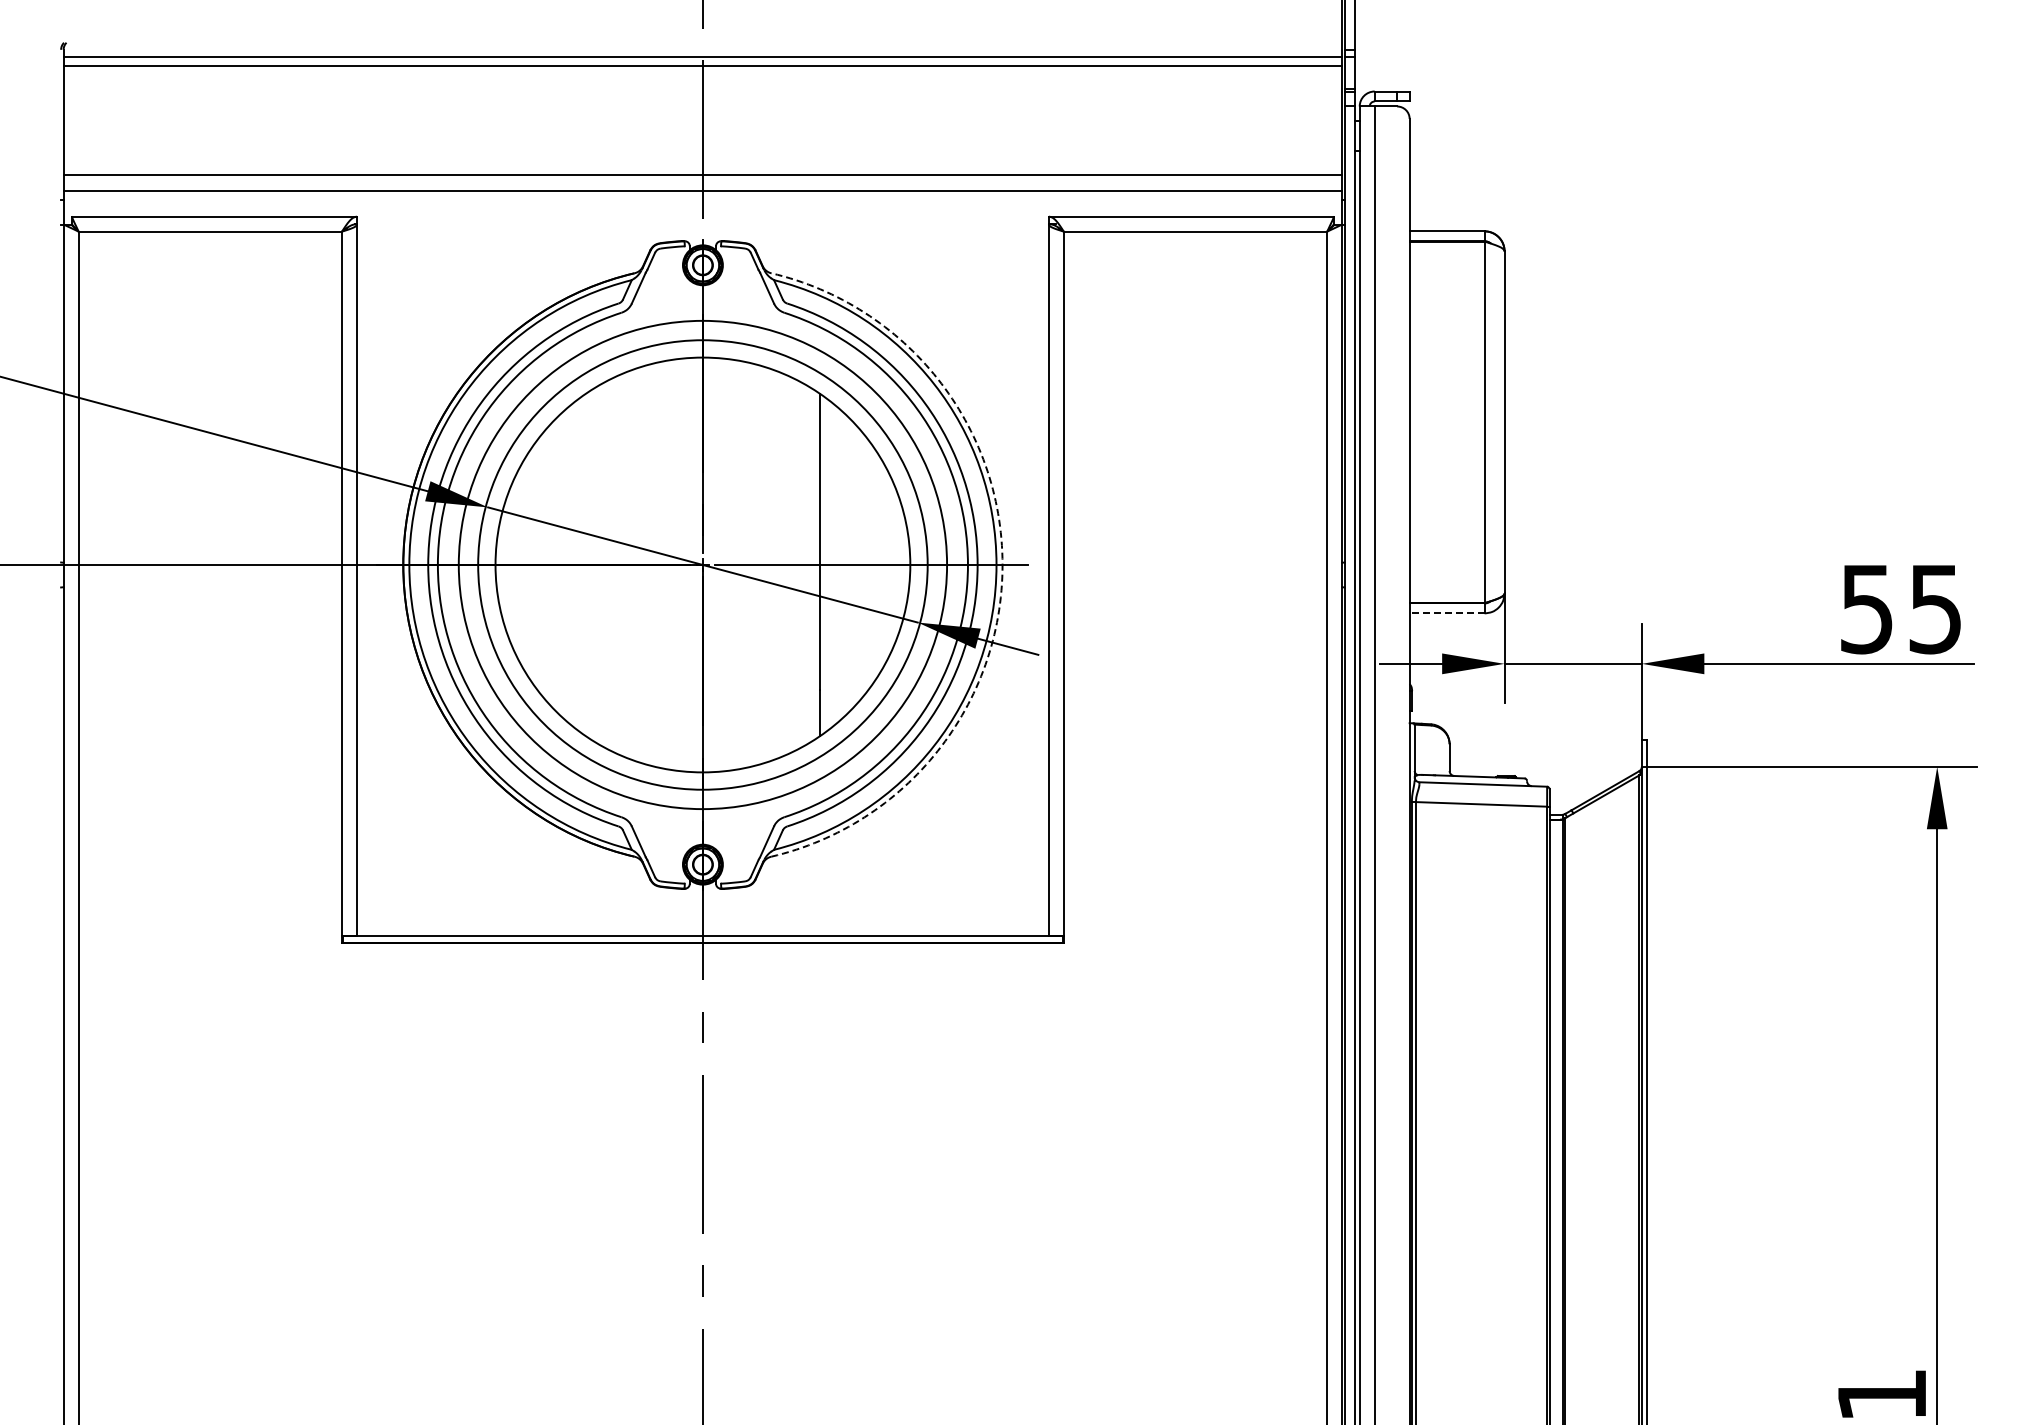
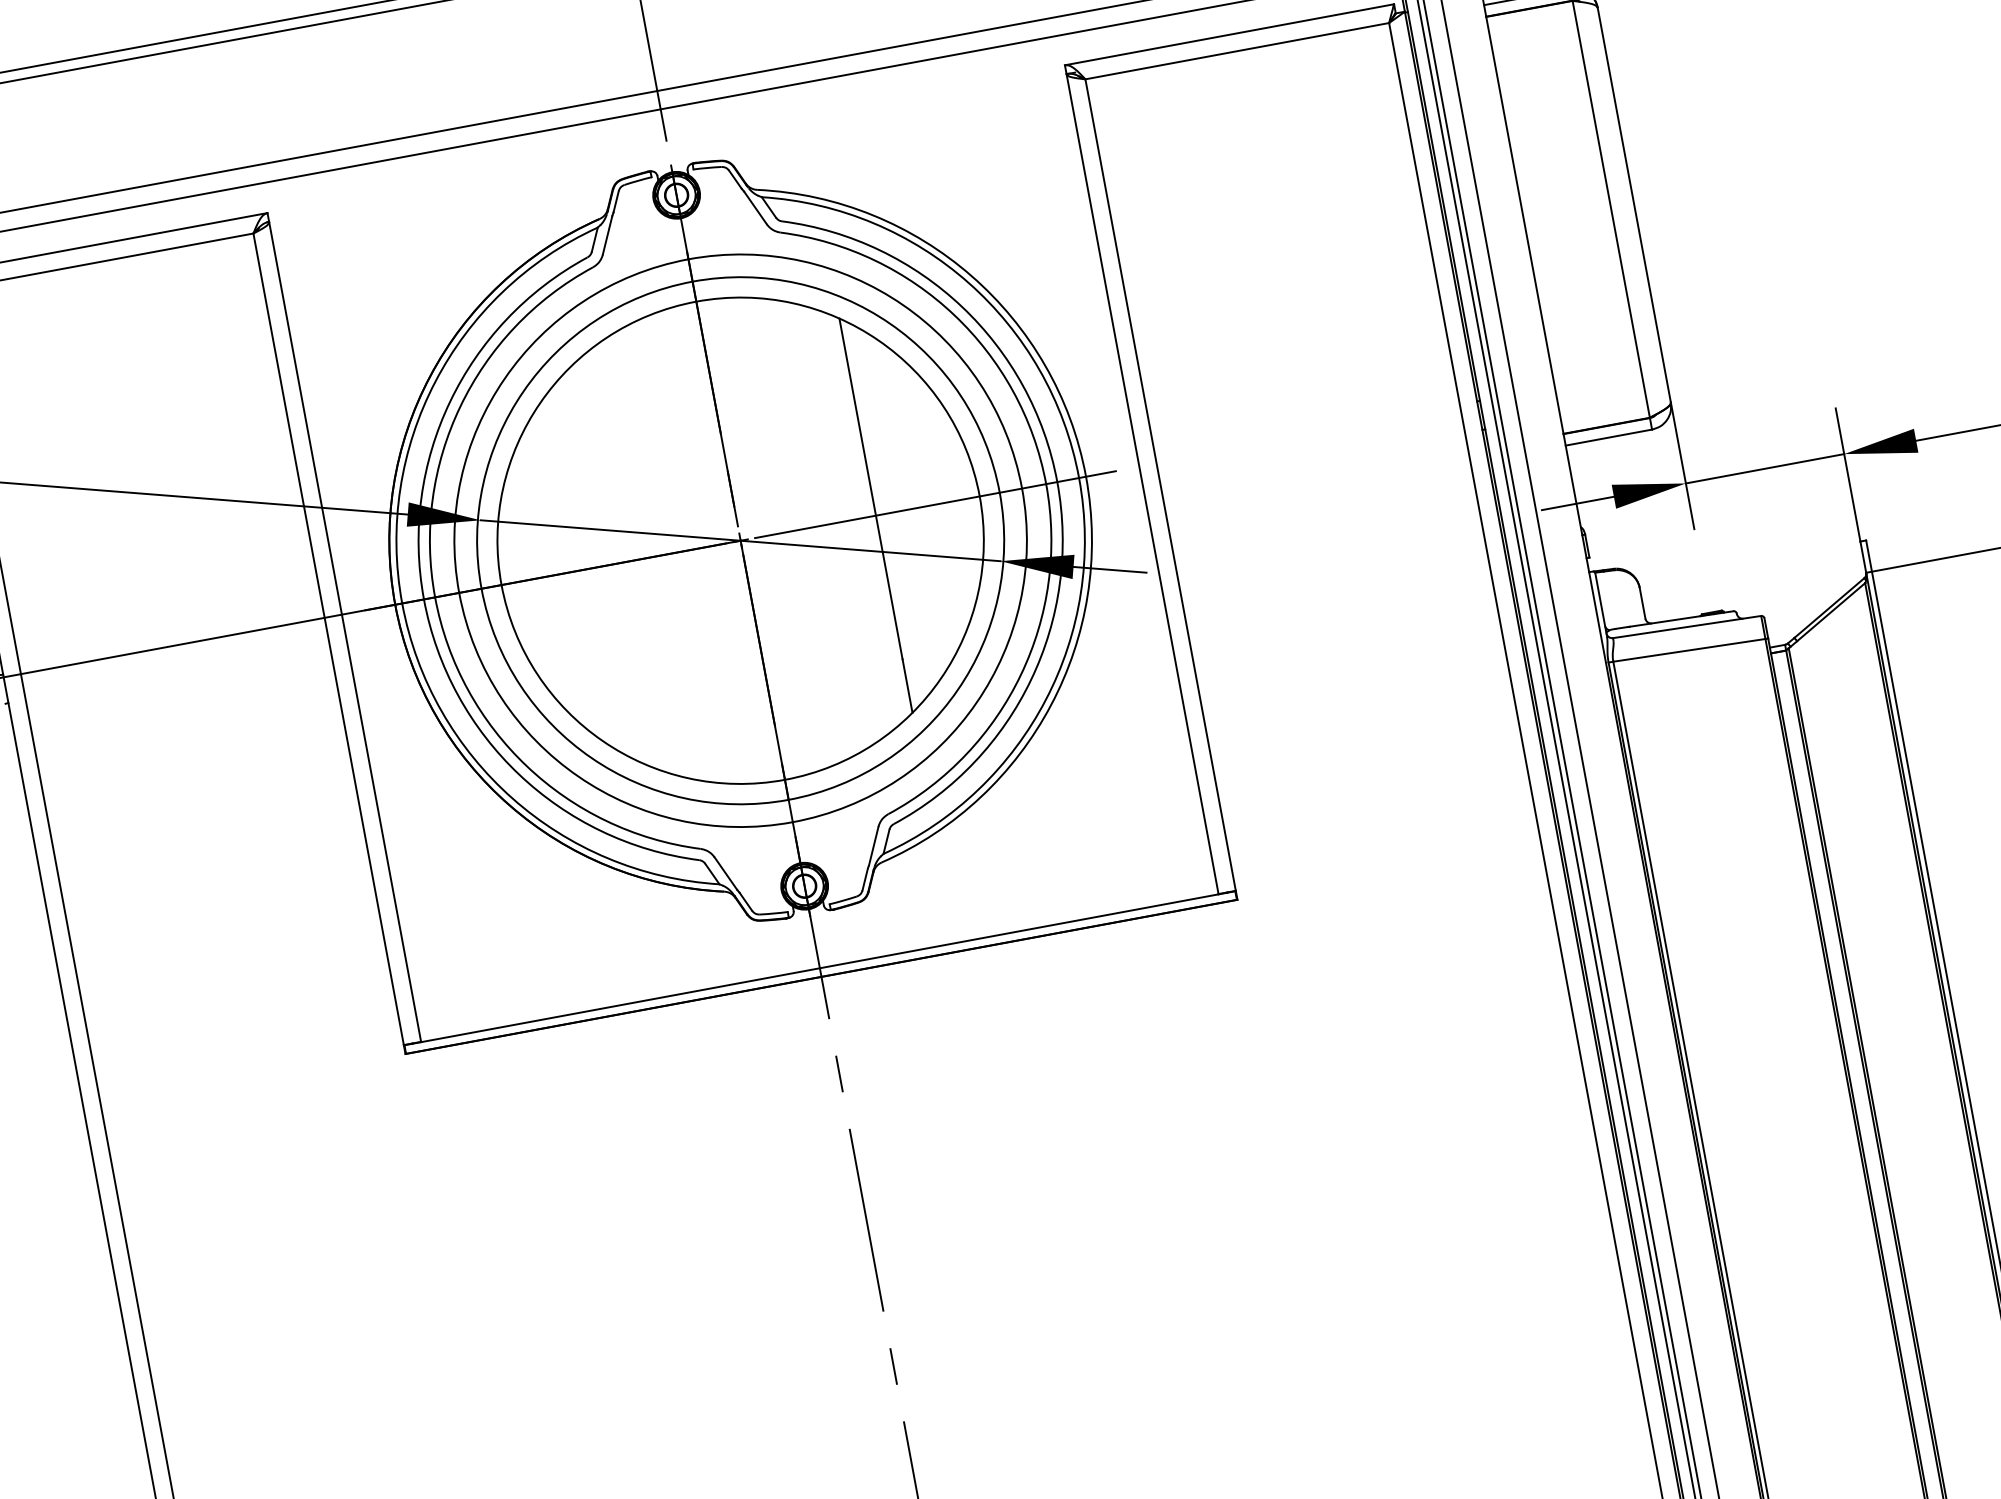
arc: (1002, 565) -> (1086, 477), dashed -> solid
line: (1446, 613) -> (1608, 437), dashed -> solid

